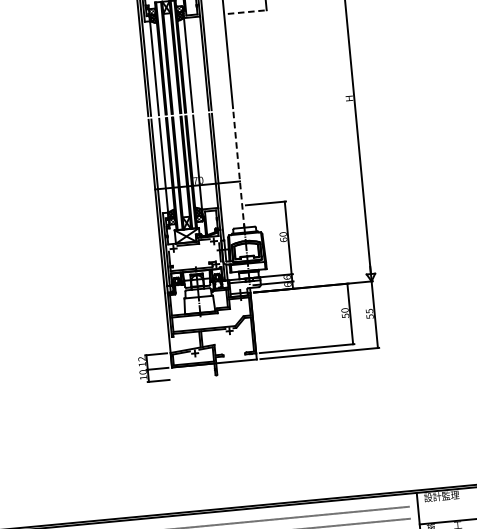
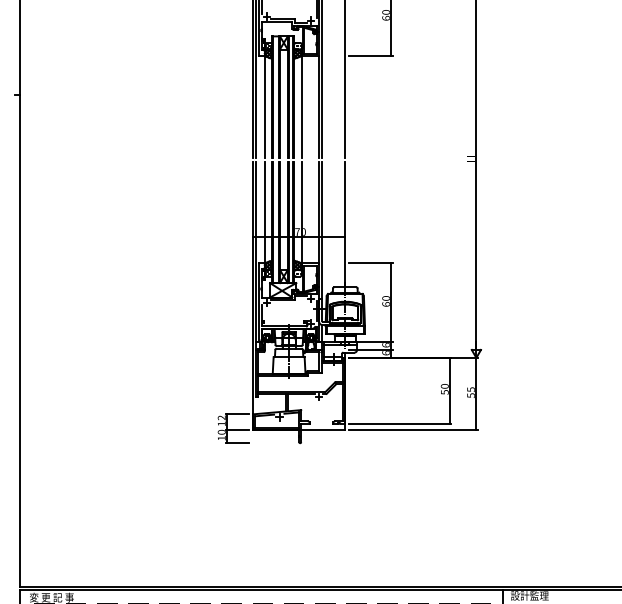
line: (247, 12) -> (370, 56), dashed -> solid
line: (239, 169) -> (345, 224), dashed -> solid

